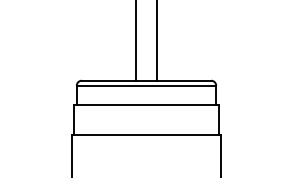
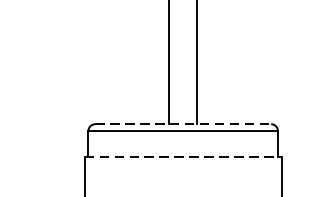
line: (146, 80) -> (183, 123), solid -> dashed
line: (146, 105) -> (183, 157), solid -> dashed

